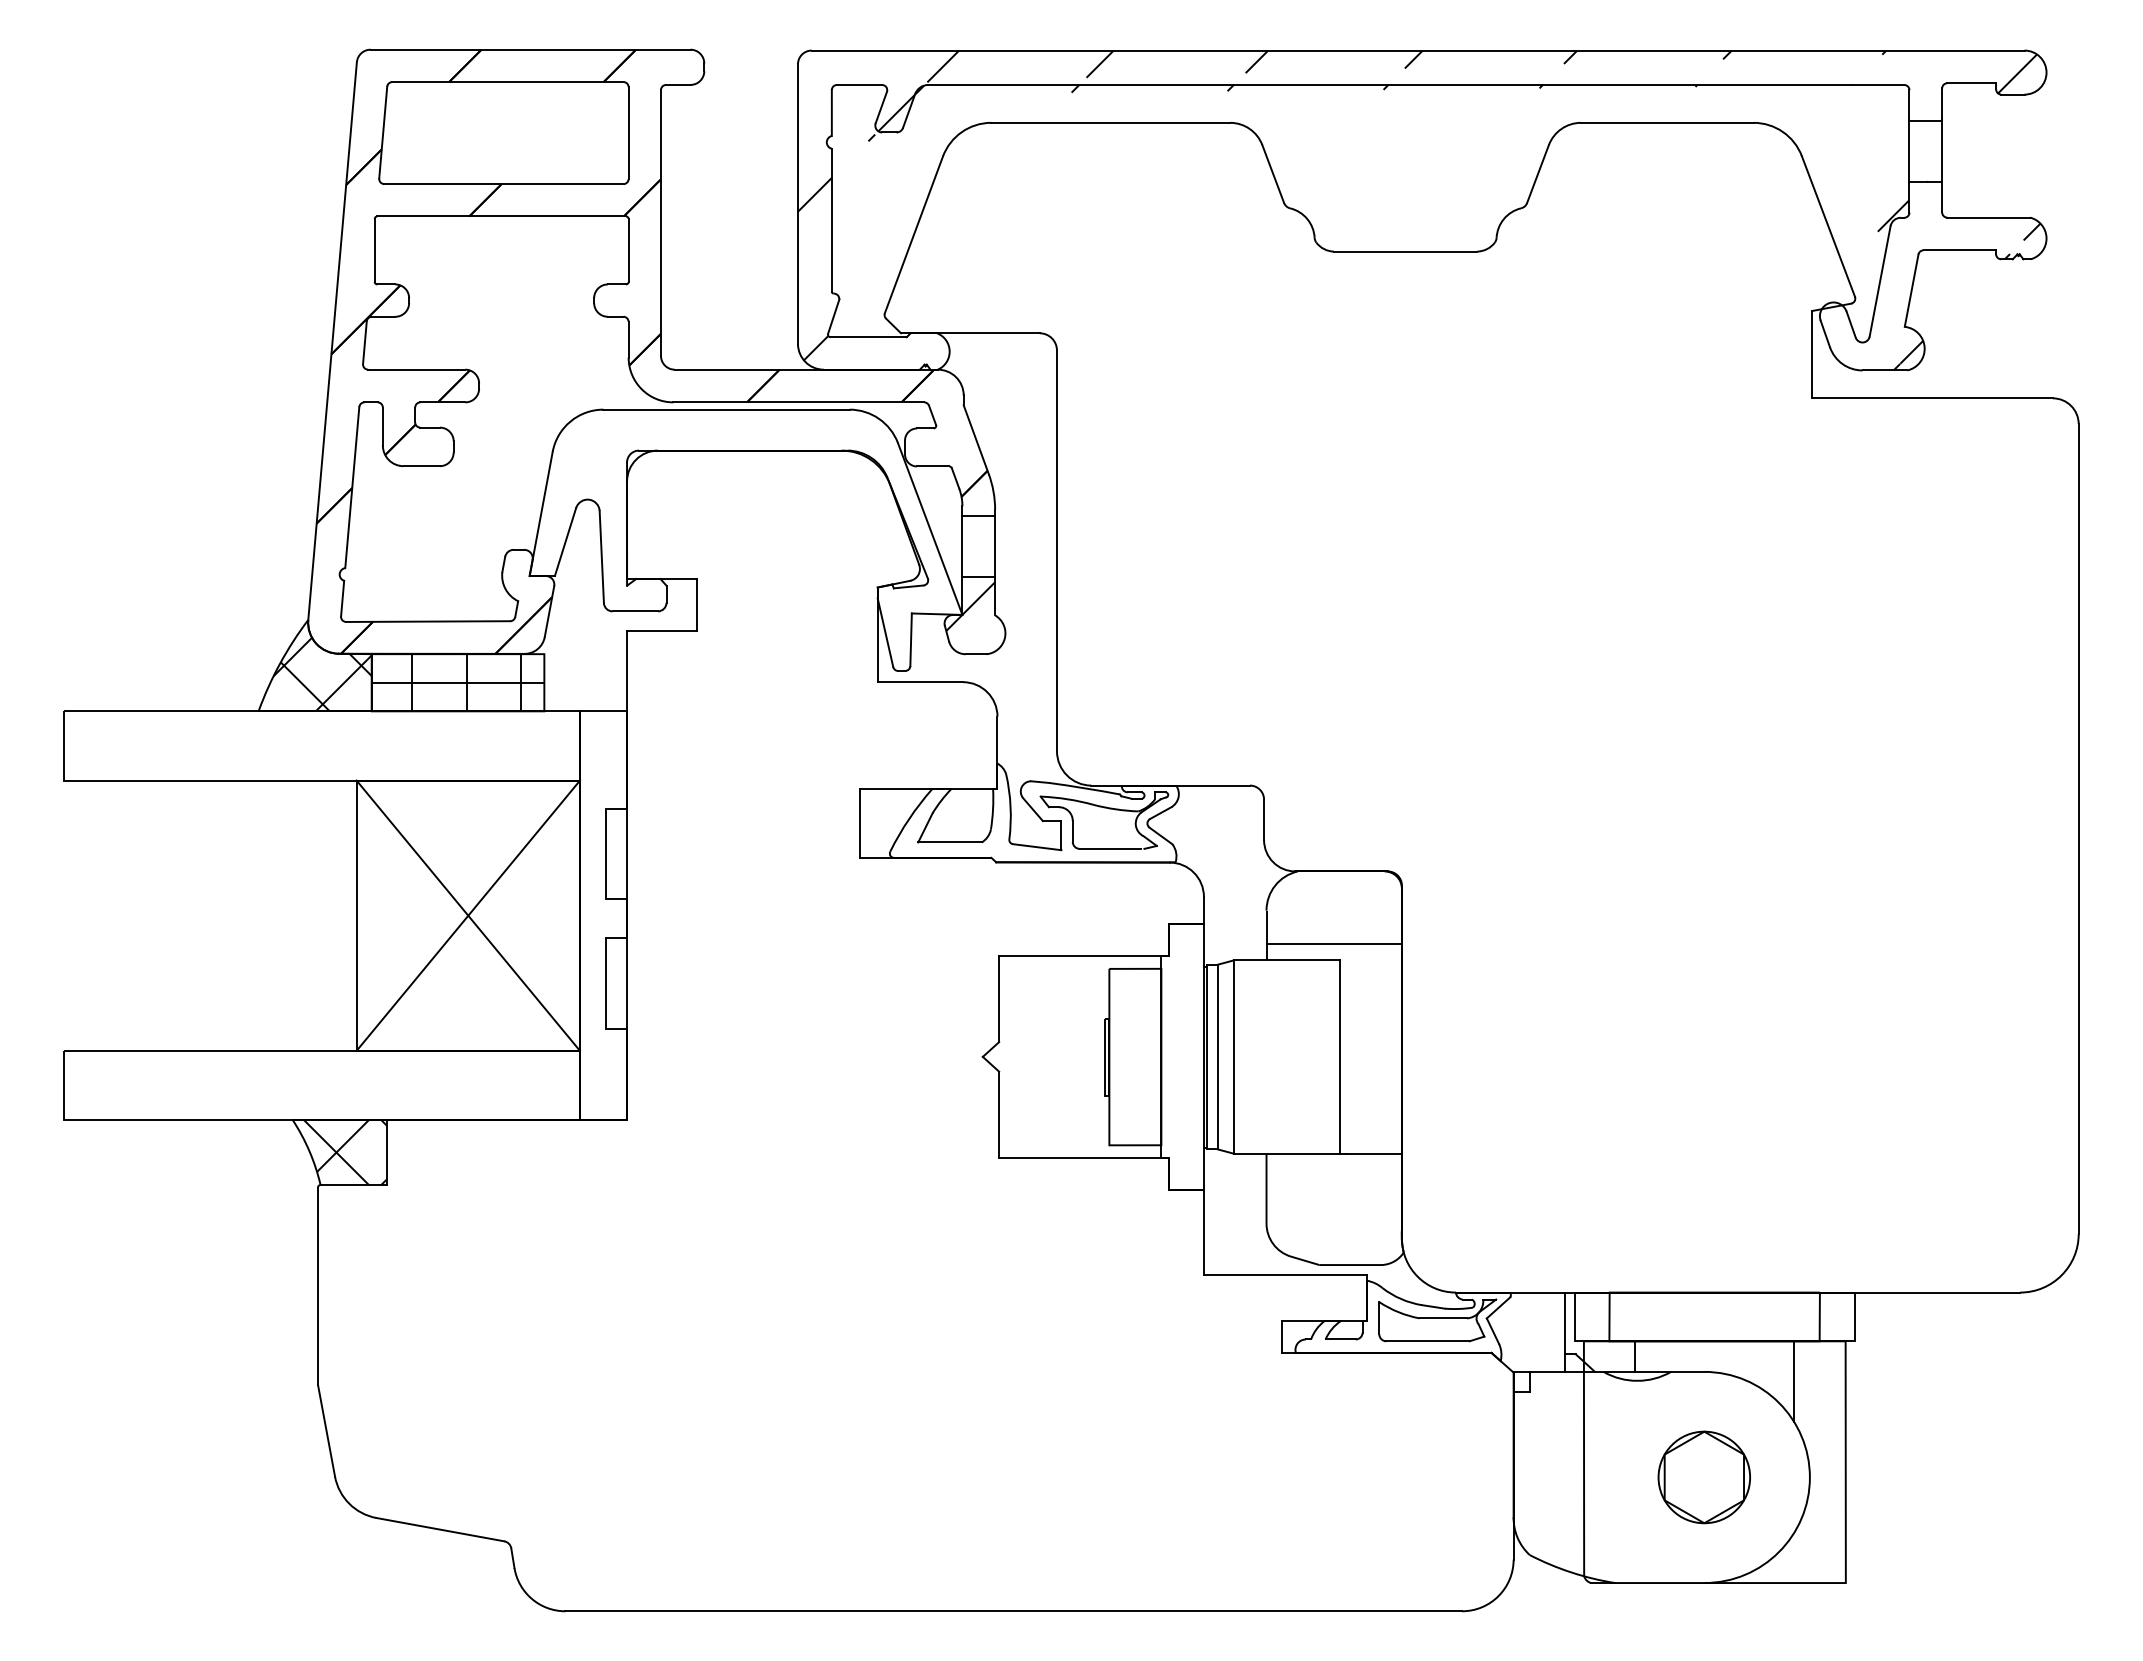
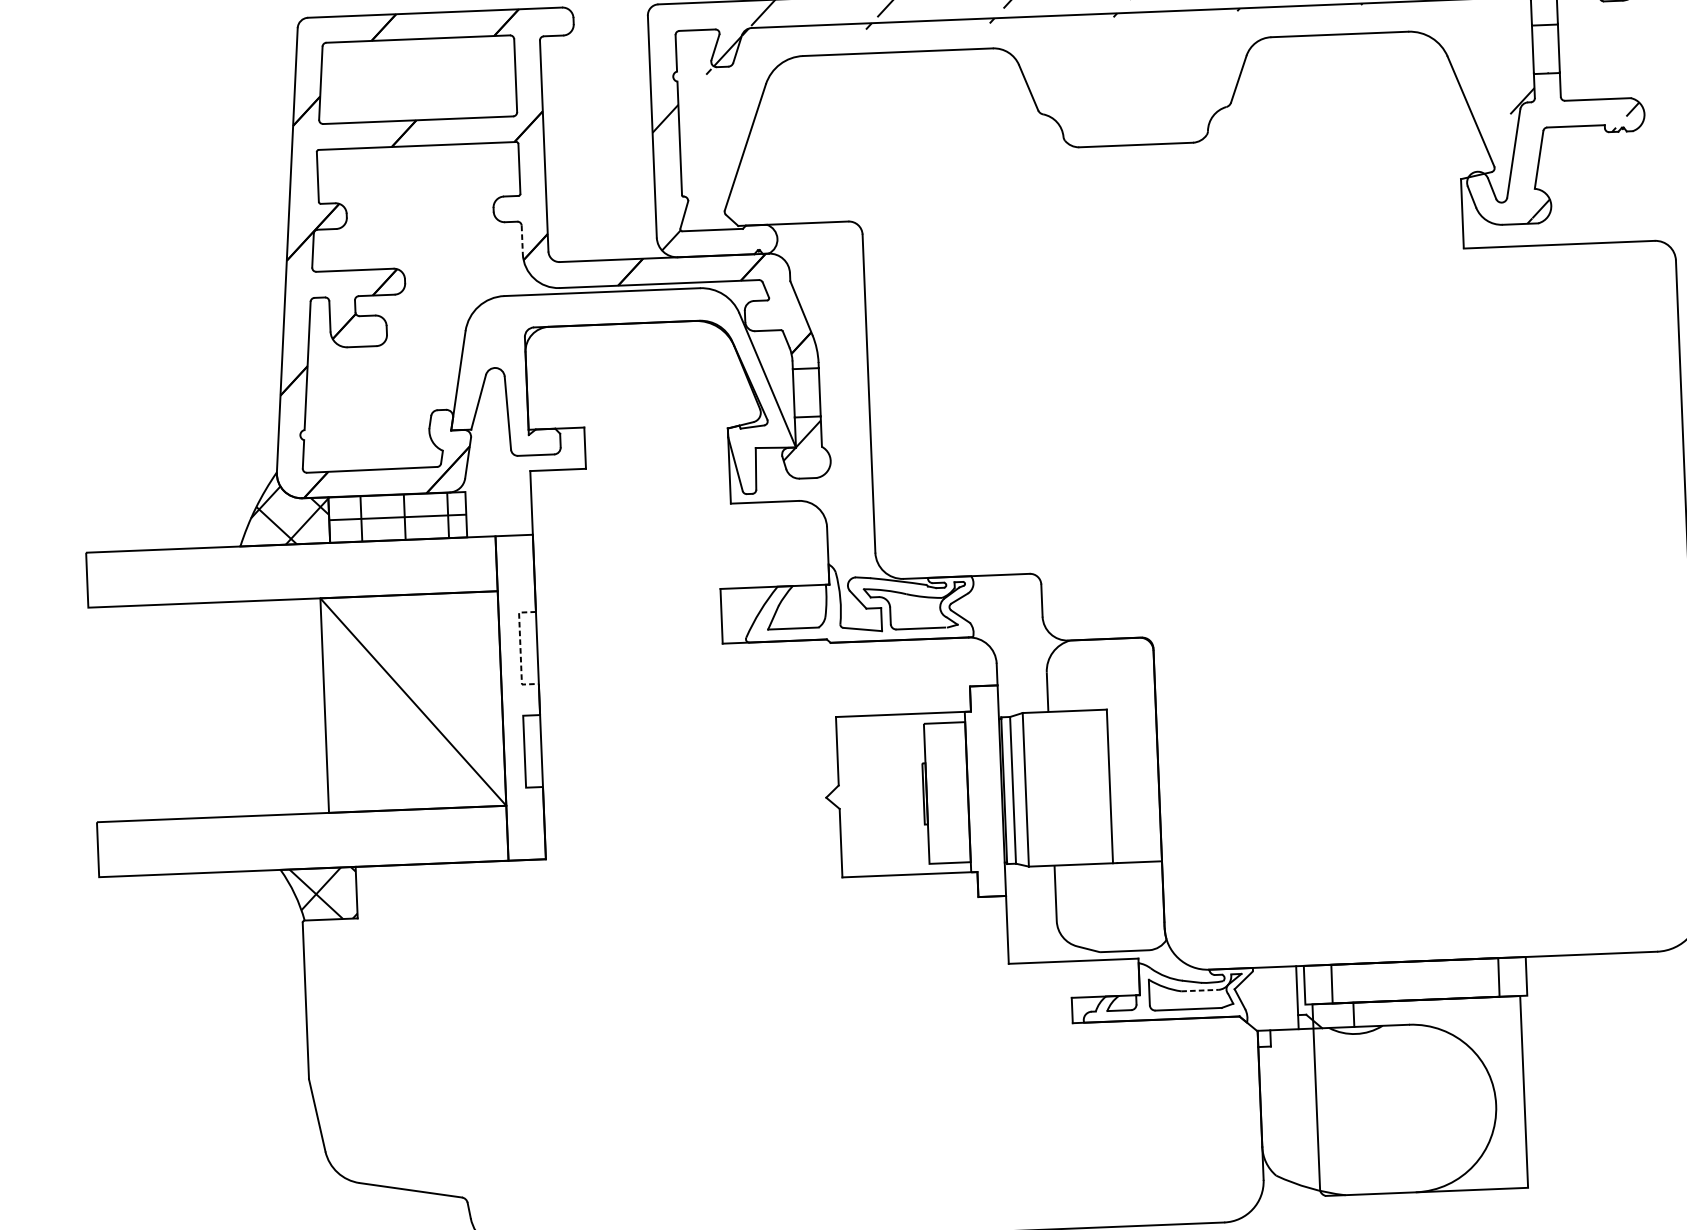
line: (628, 339) -> (522, 239), solid -> dashed
line: (605, 854) -> (520, 649), solid -> dashed
line: (468, 915) -> (413, 701), removed
line: (1333, 944) -> (1101, 697), removed
line: (1443, 1318) -> (1200, 990), solid -> dashed
line: (1793, 1381) -> (1480, 1029), removed
part: (1703, 1477) -> (1411, 1108), removed

